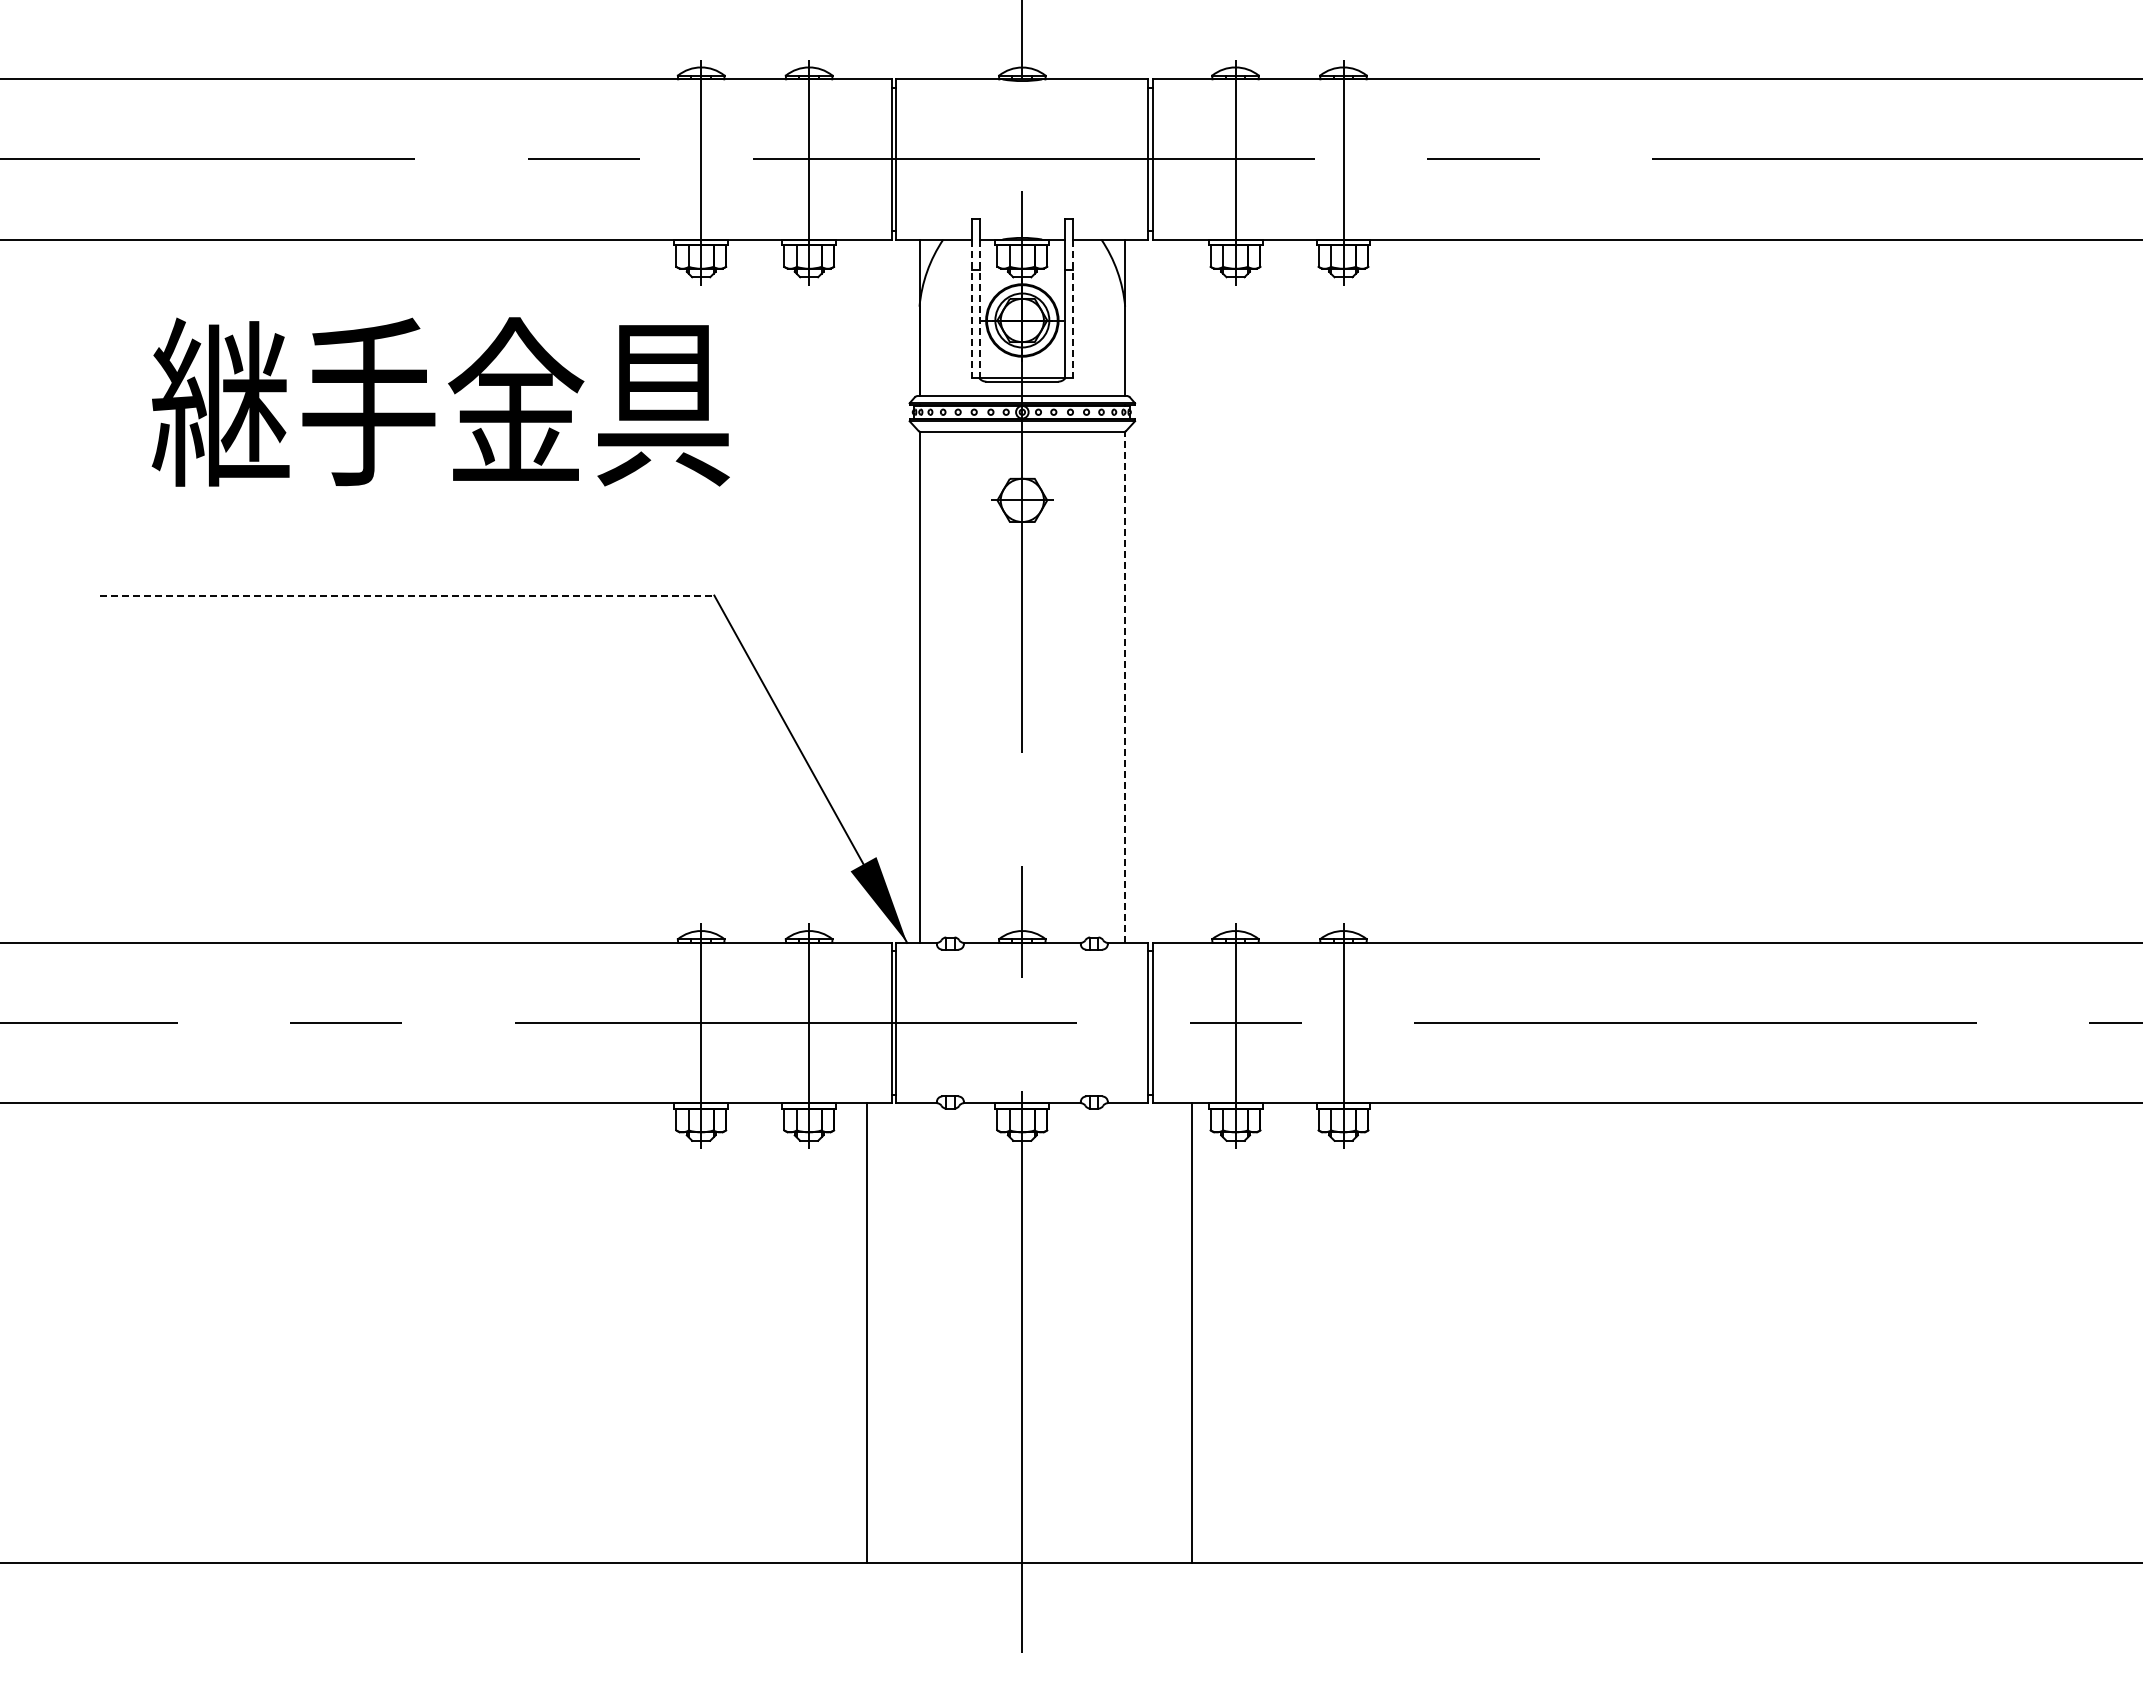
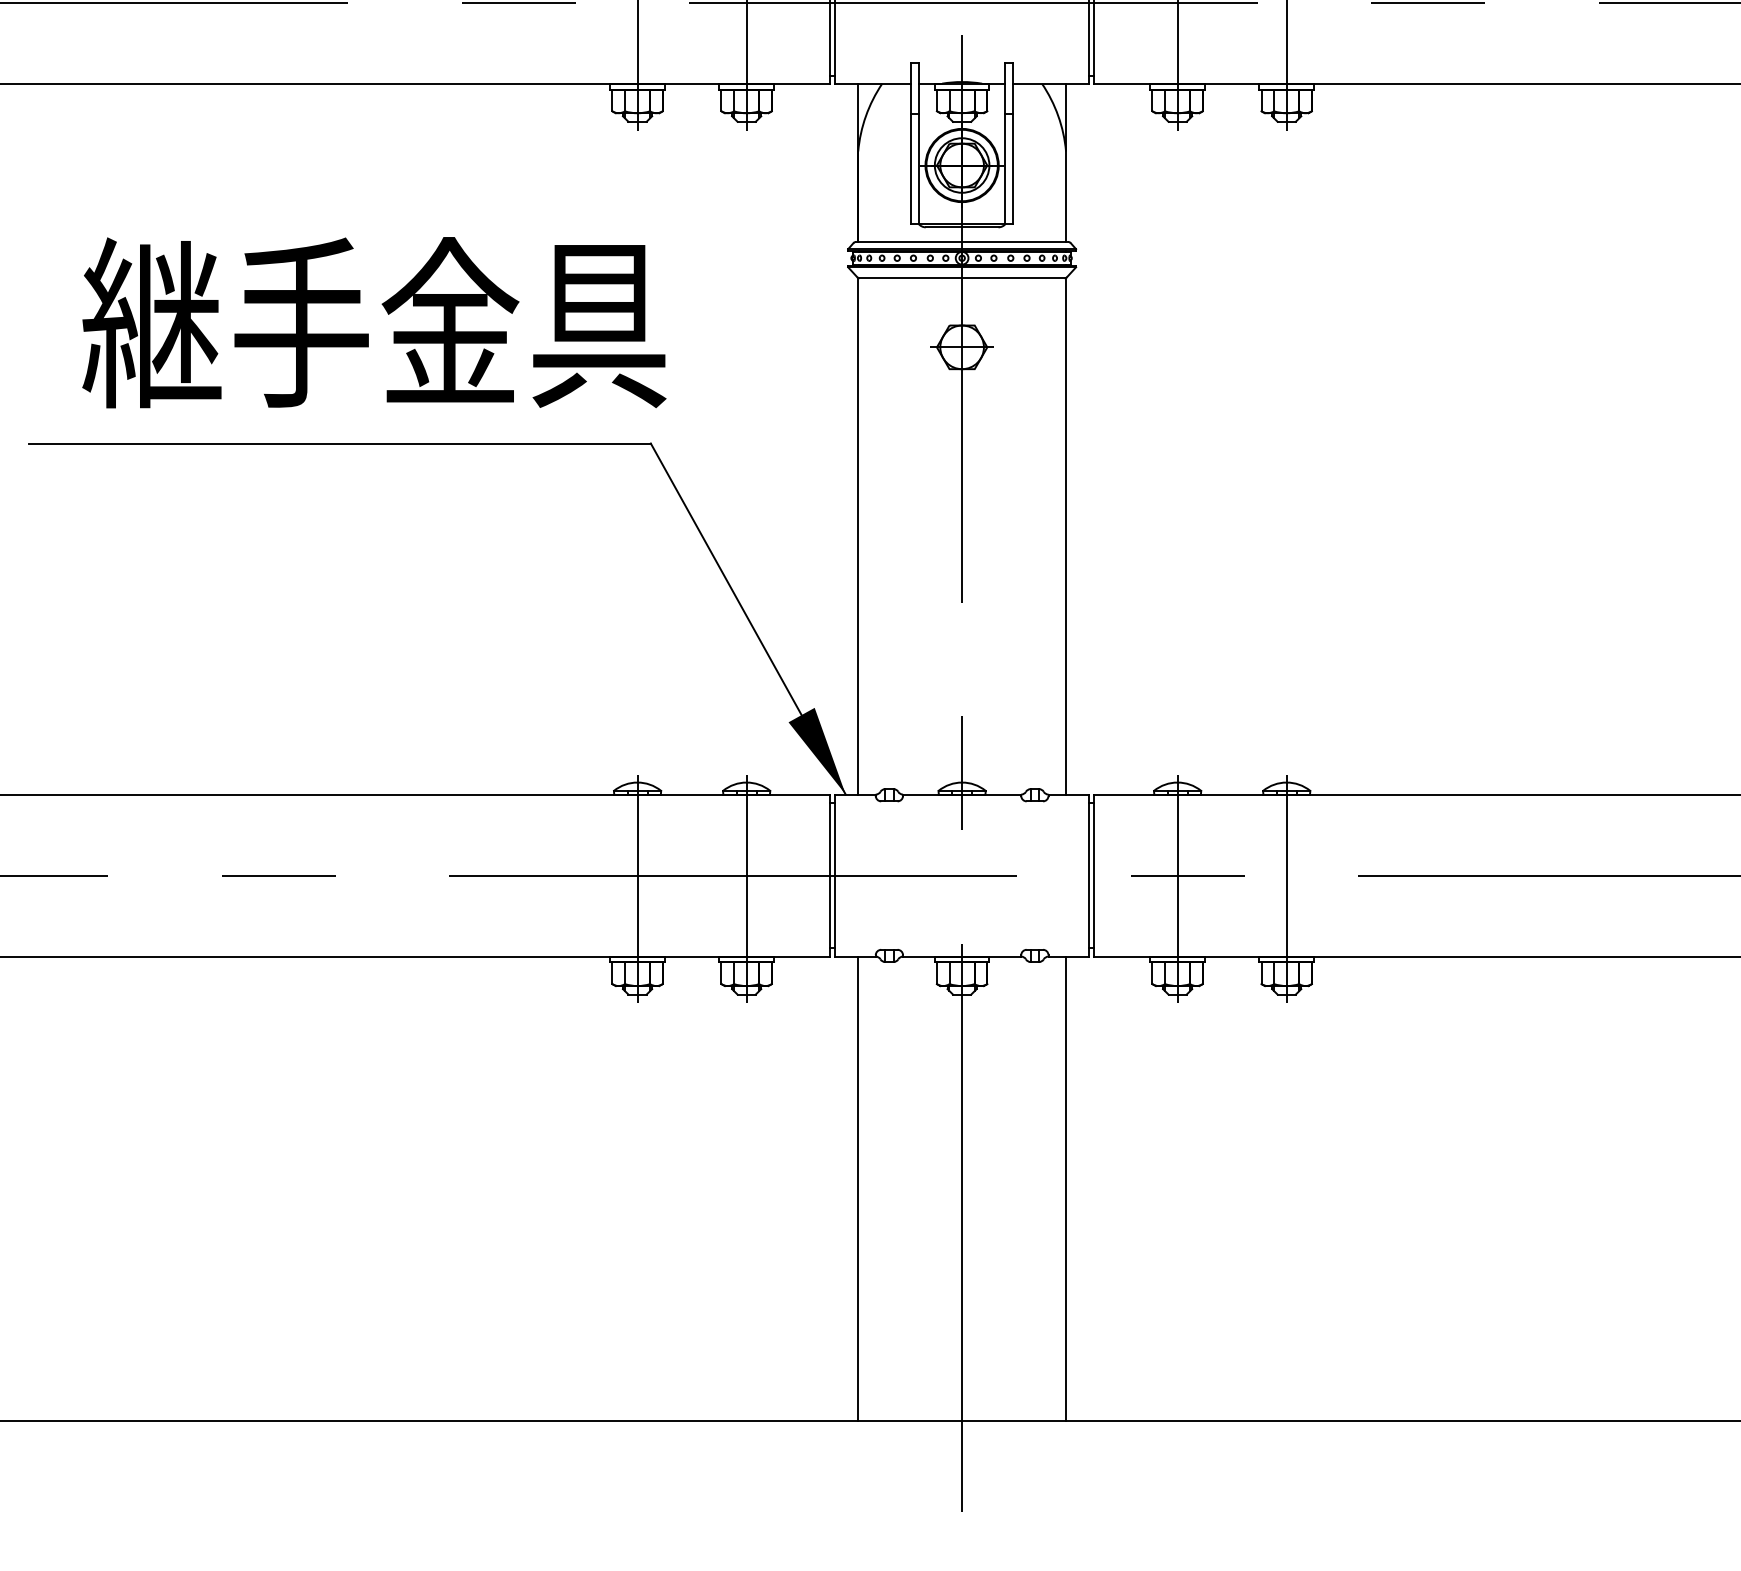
line: (971, 309) -> (910, 154), dashed -> solid
line: (980, 309) -> (919, 154), dashed -> solid
line: (1072, 309) -> (1012, 154), dashed -> solid
text: (440, 401) -> (374, 322), moved
line: (407, 595) -> (340, 443), dashed -> solid
line: (1125, 686) -> (1066, 535), dashed -> solid
line: (866, 1332) -> (858, 1188), moved
line: (1192, 1332) -> (1066, 1188), moved

